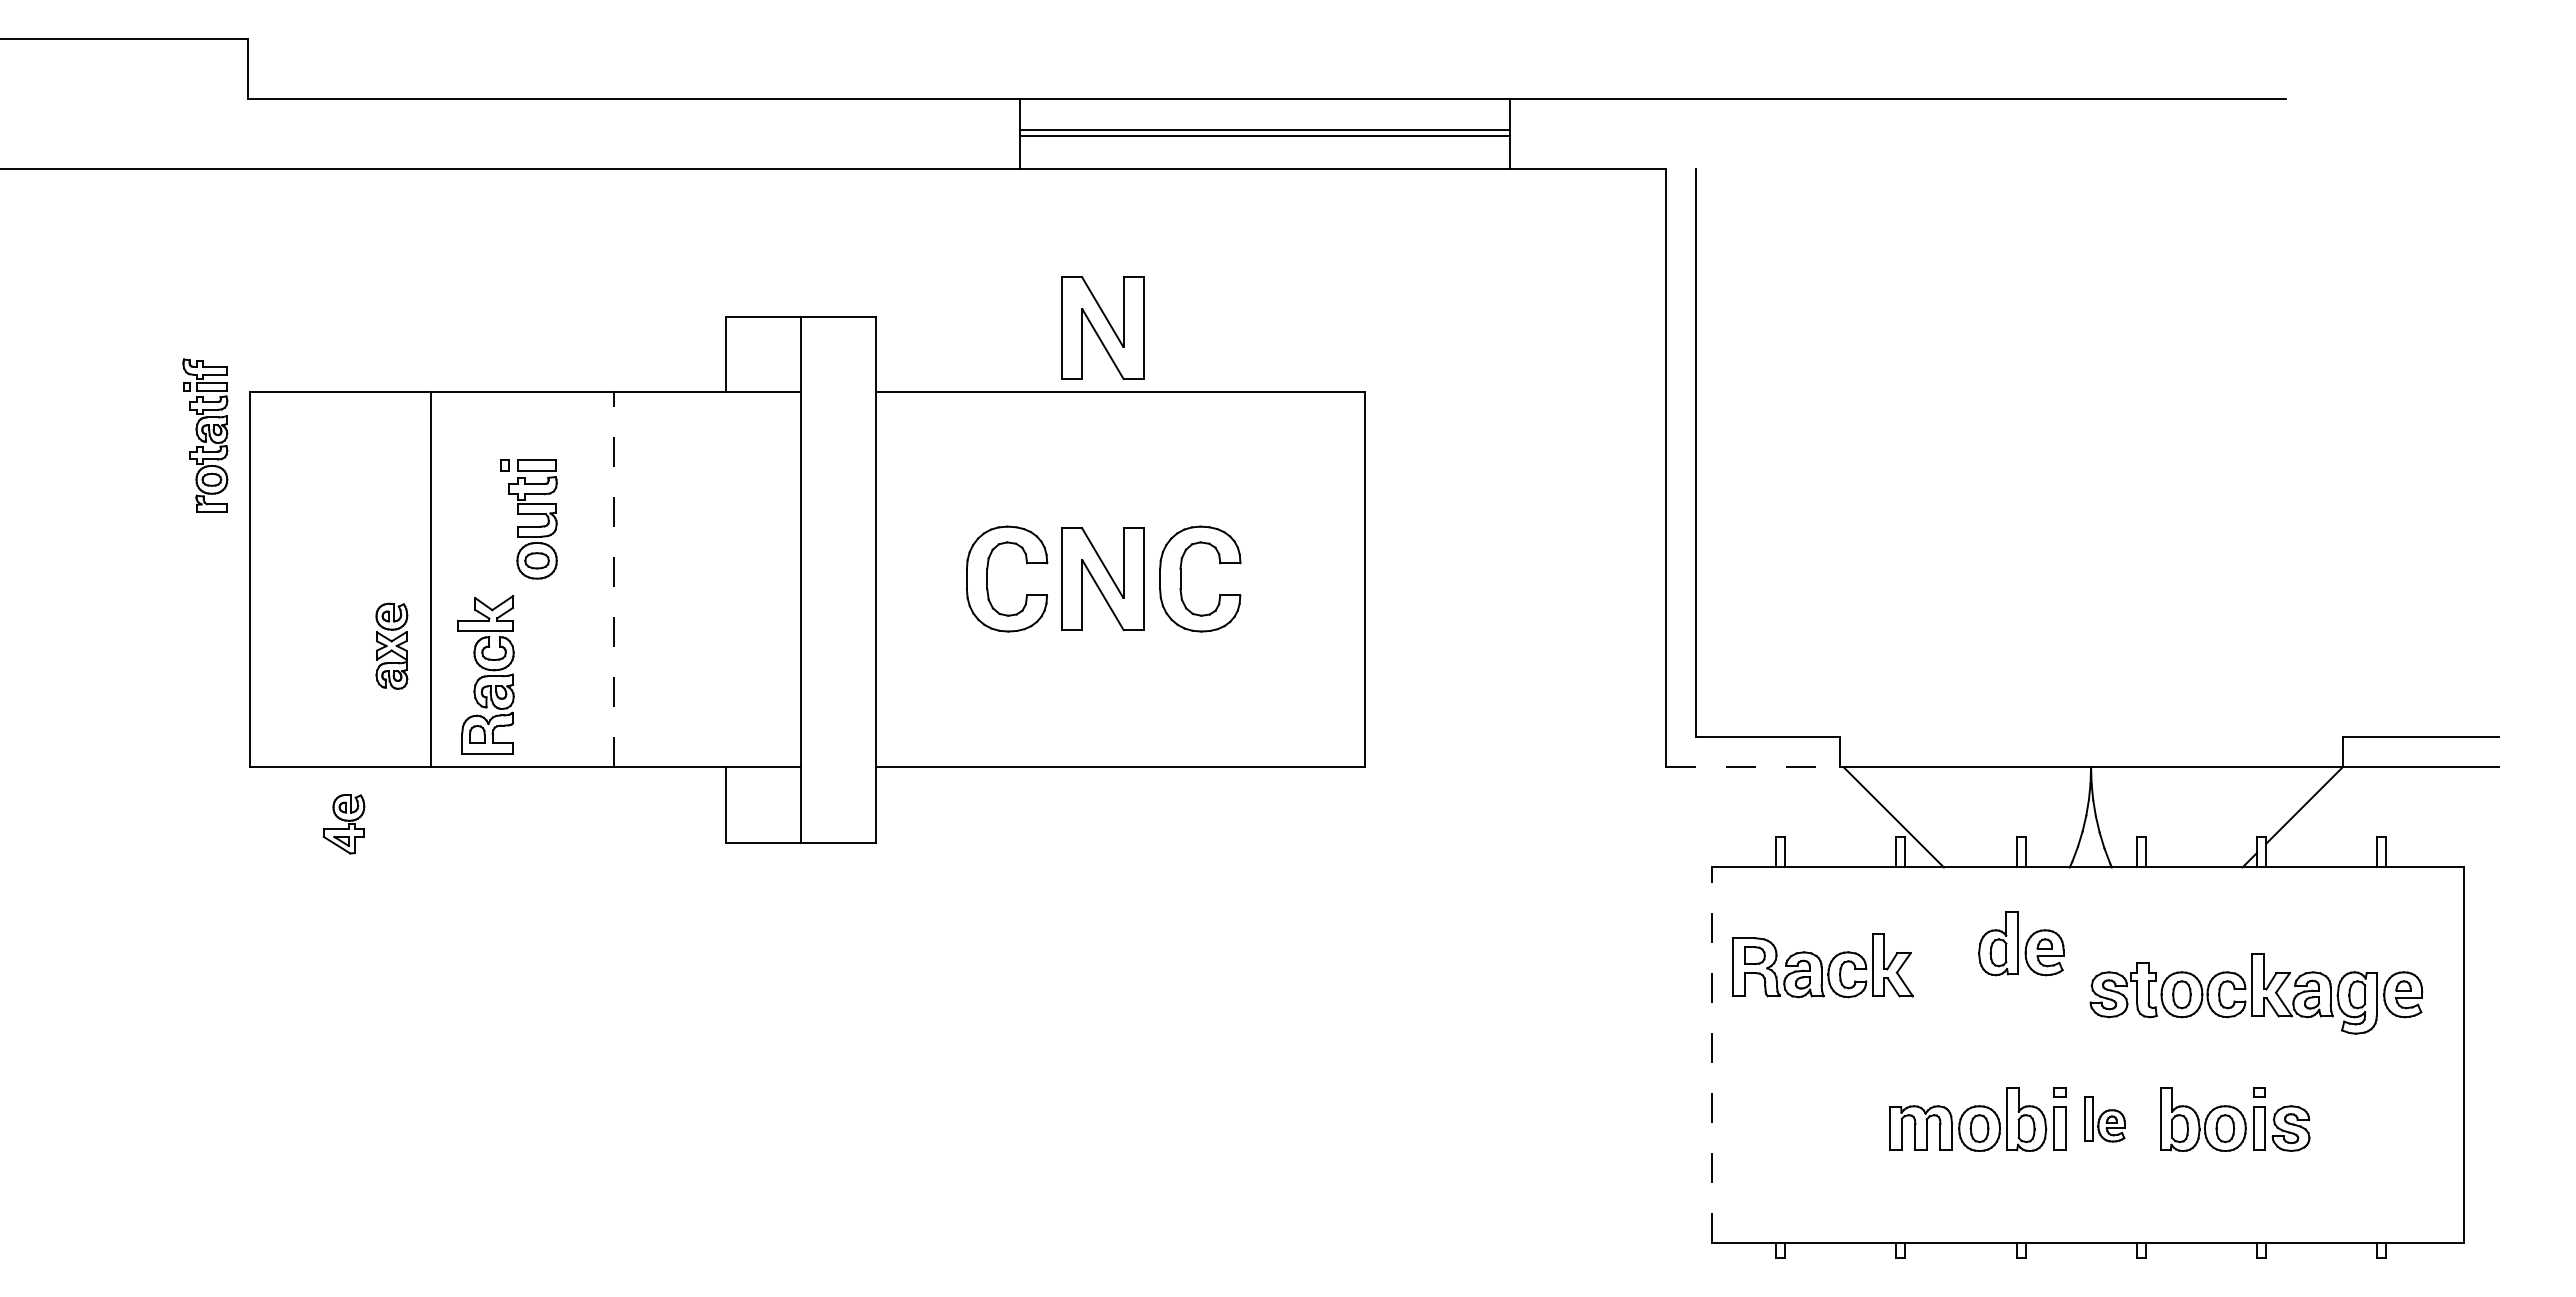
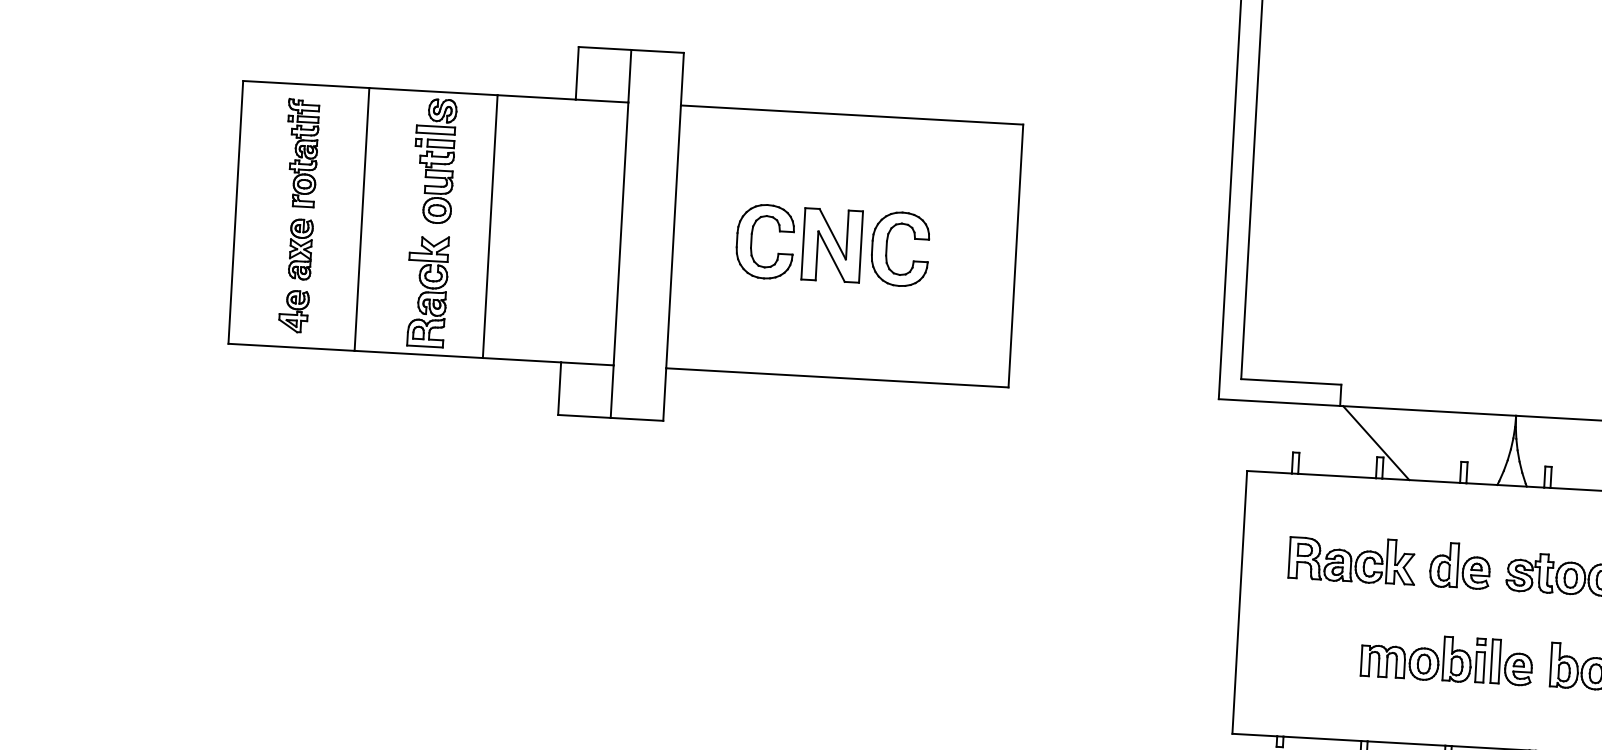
part: (1102, 328) -> (841, 70), removed
part: (528, 426) -> (436, 116), added
part: (205, 435) -> (301, 152), moved
line: (613, 579) -> (489, 226), dashed -> solid
part: (391, 645) -> (300, 248), moved
part: (485, 674) -> (426, 291), moved
line: (1752, 767) -> (1279, 402), dashed -> solid
part: (343, 824) -> (293, 311), moved
part: (2021, 943) -> (1460, 565), moved
part: (1822, 965) -> (1351, 559), moved
line: (1712, 1055) -> (1240, 602), dashed -> solid
part: (2104, 1119) -> (1511, 662), size x1.43

